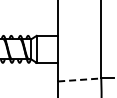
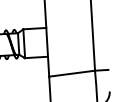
line: (79, 79) -> (71, 73), dashed -> solid

